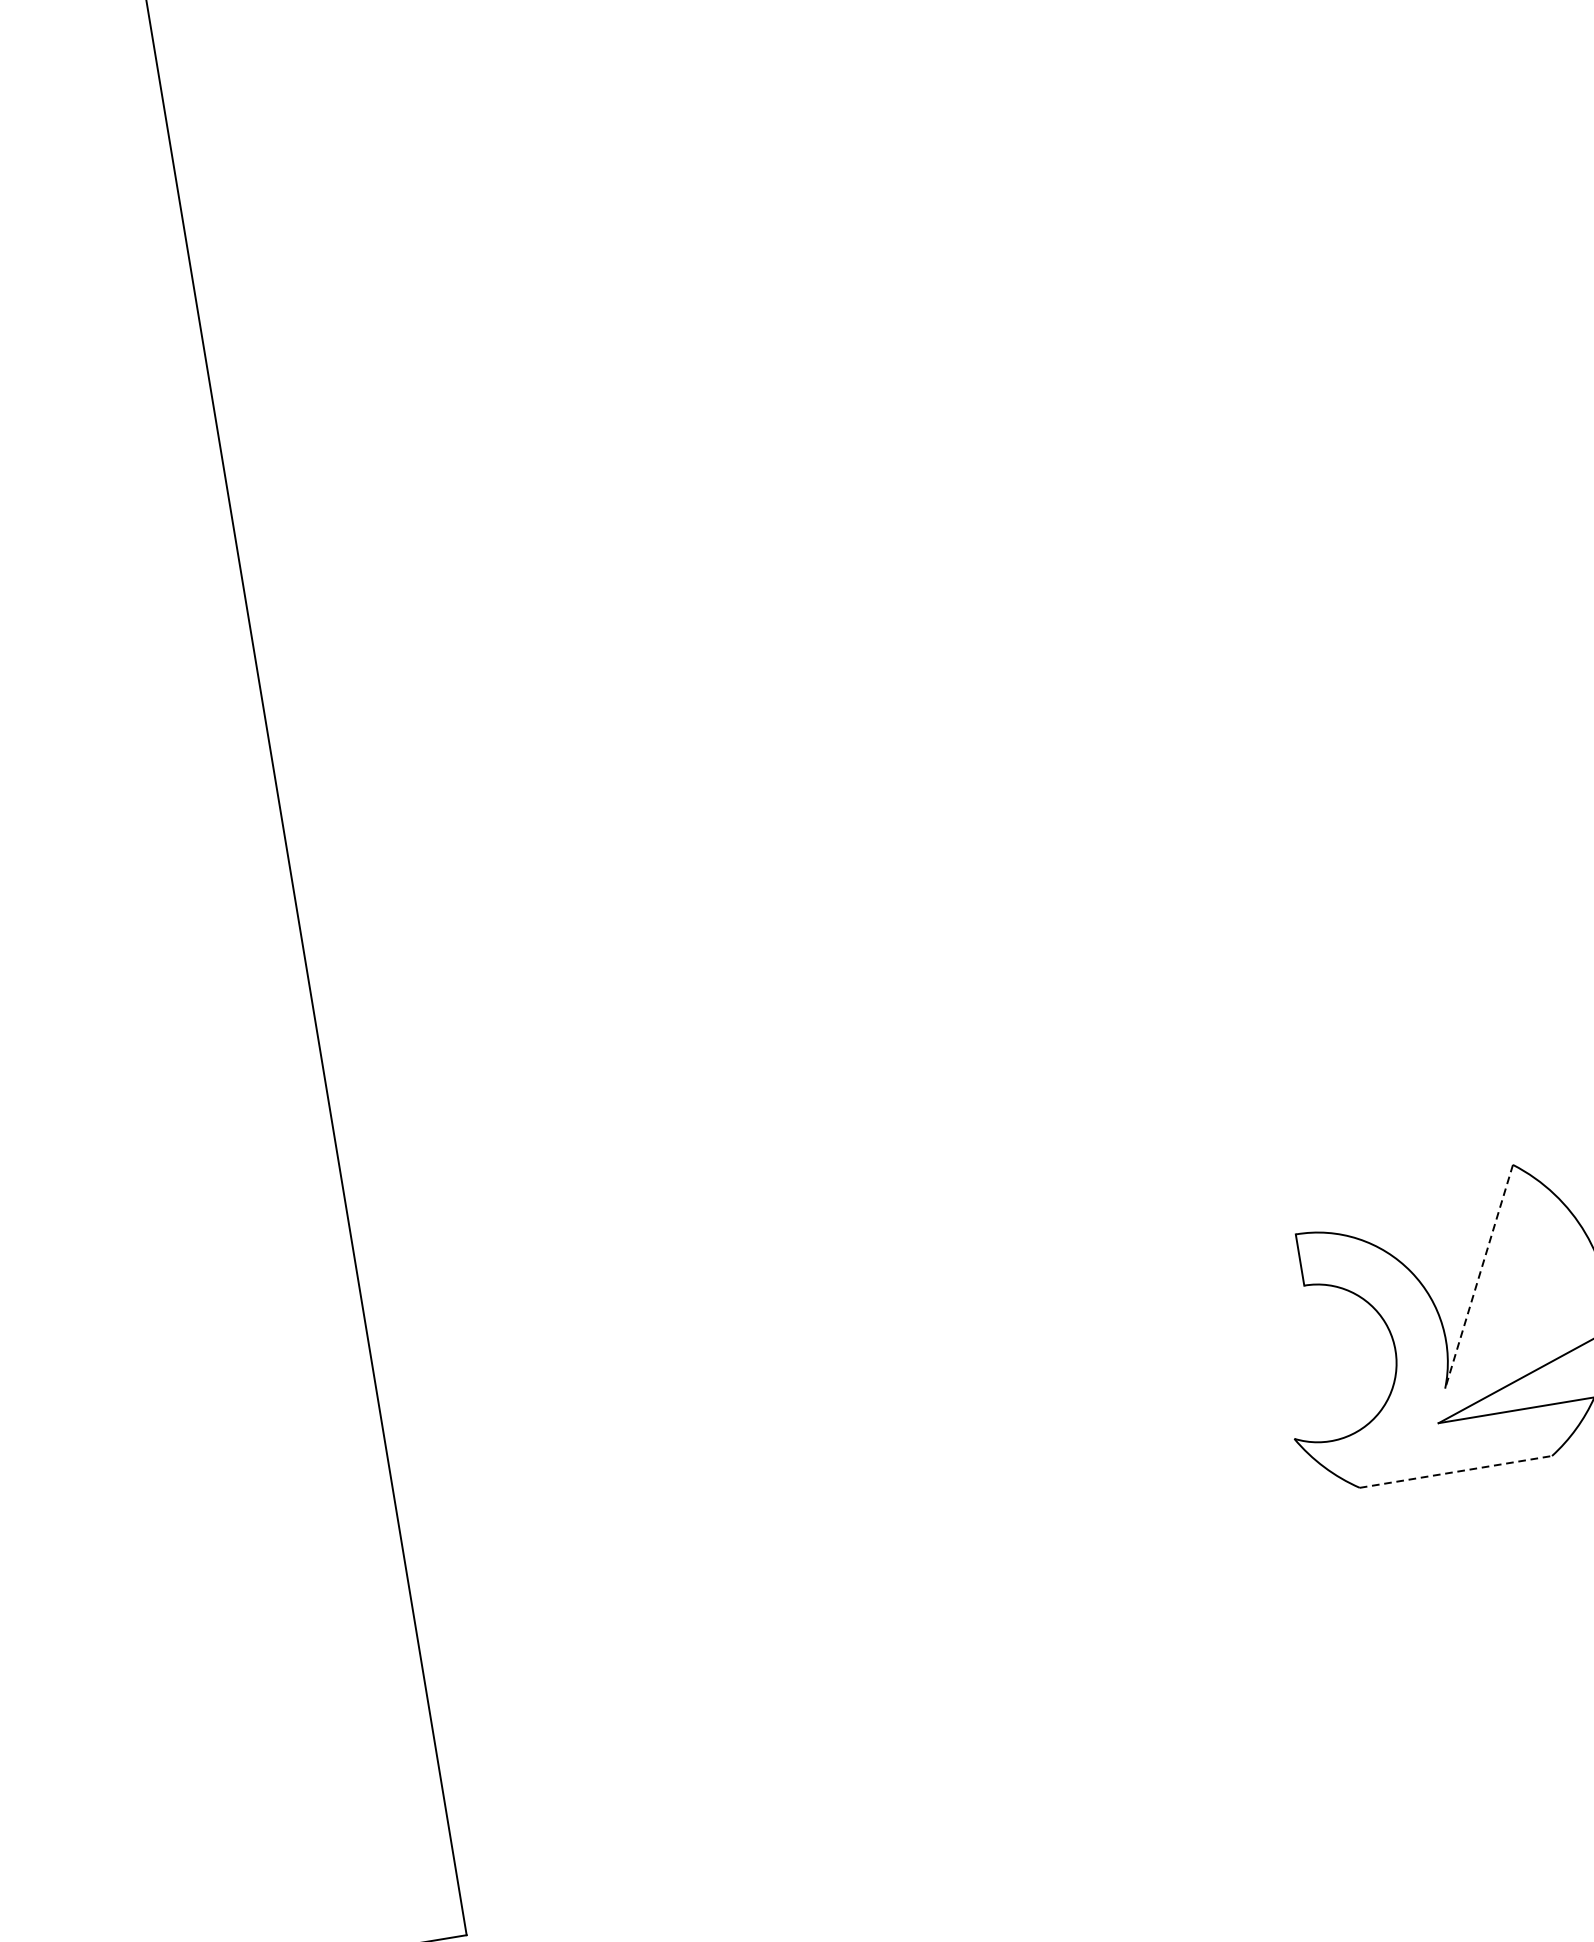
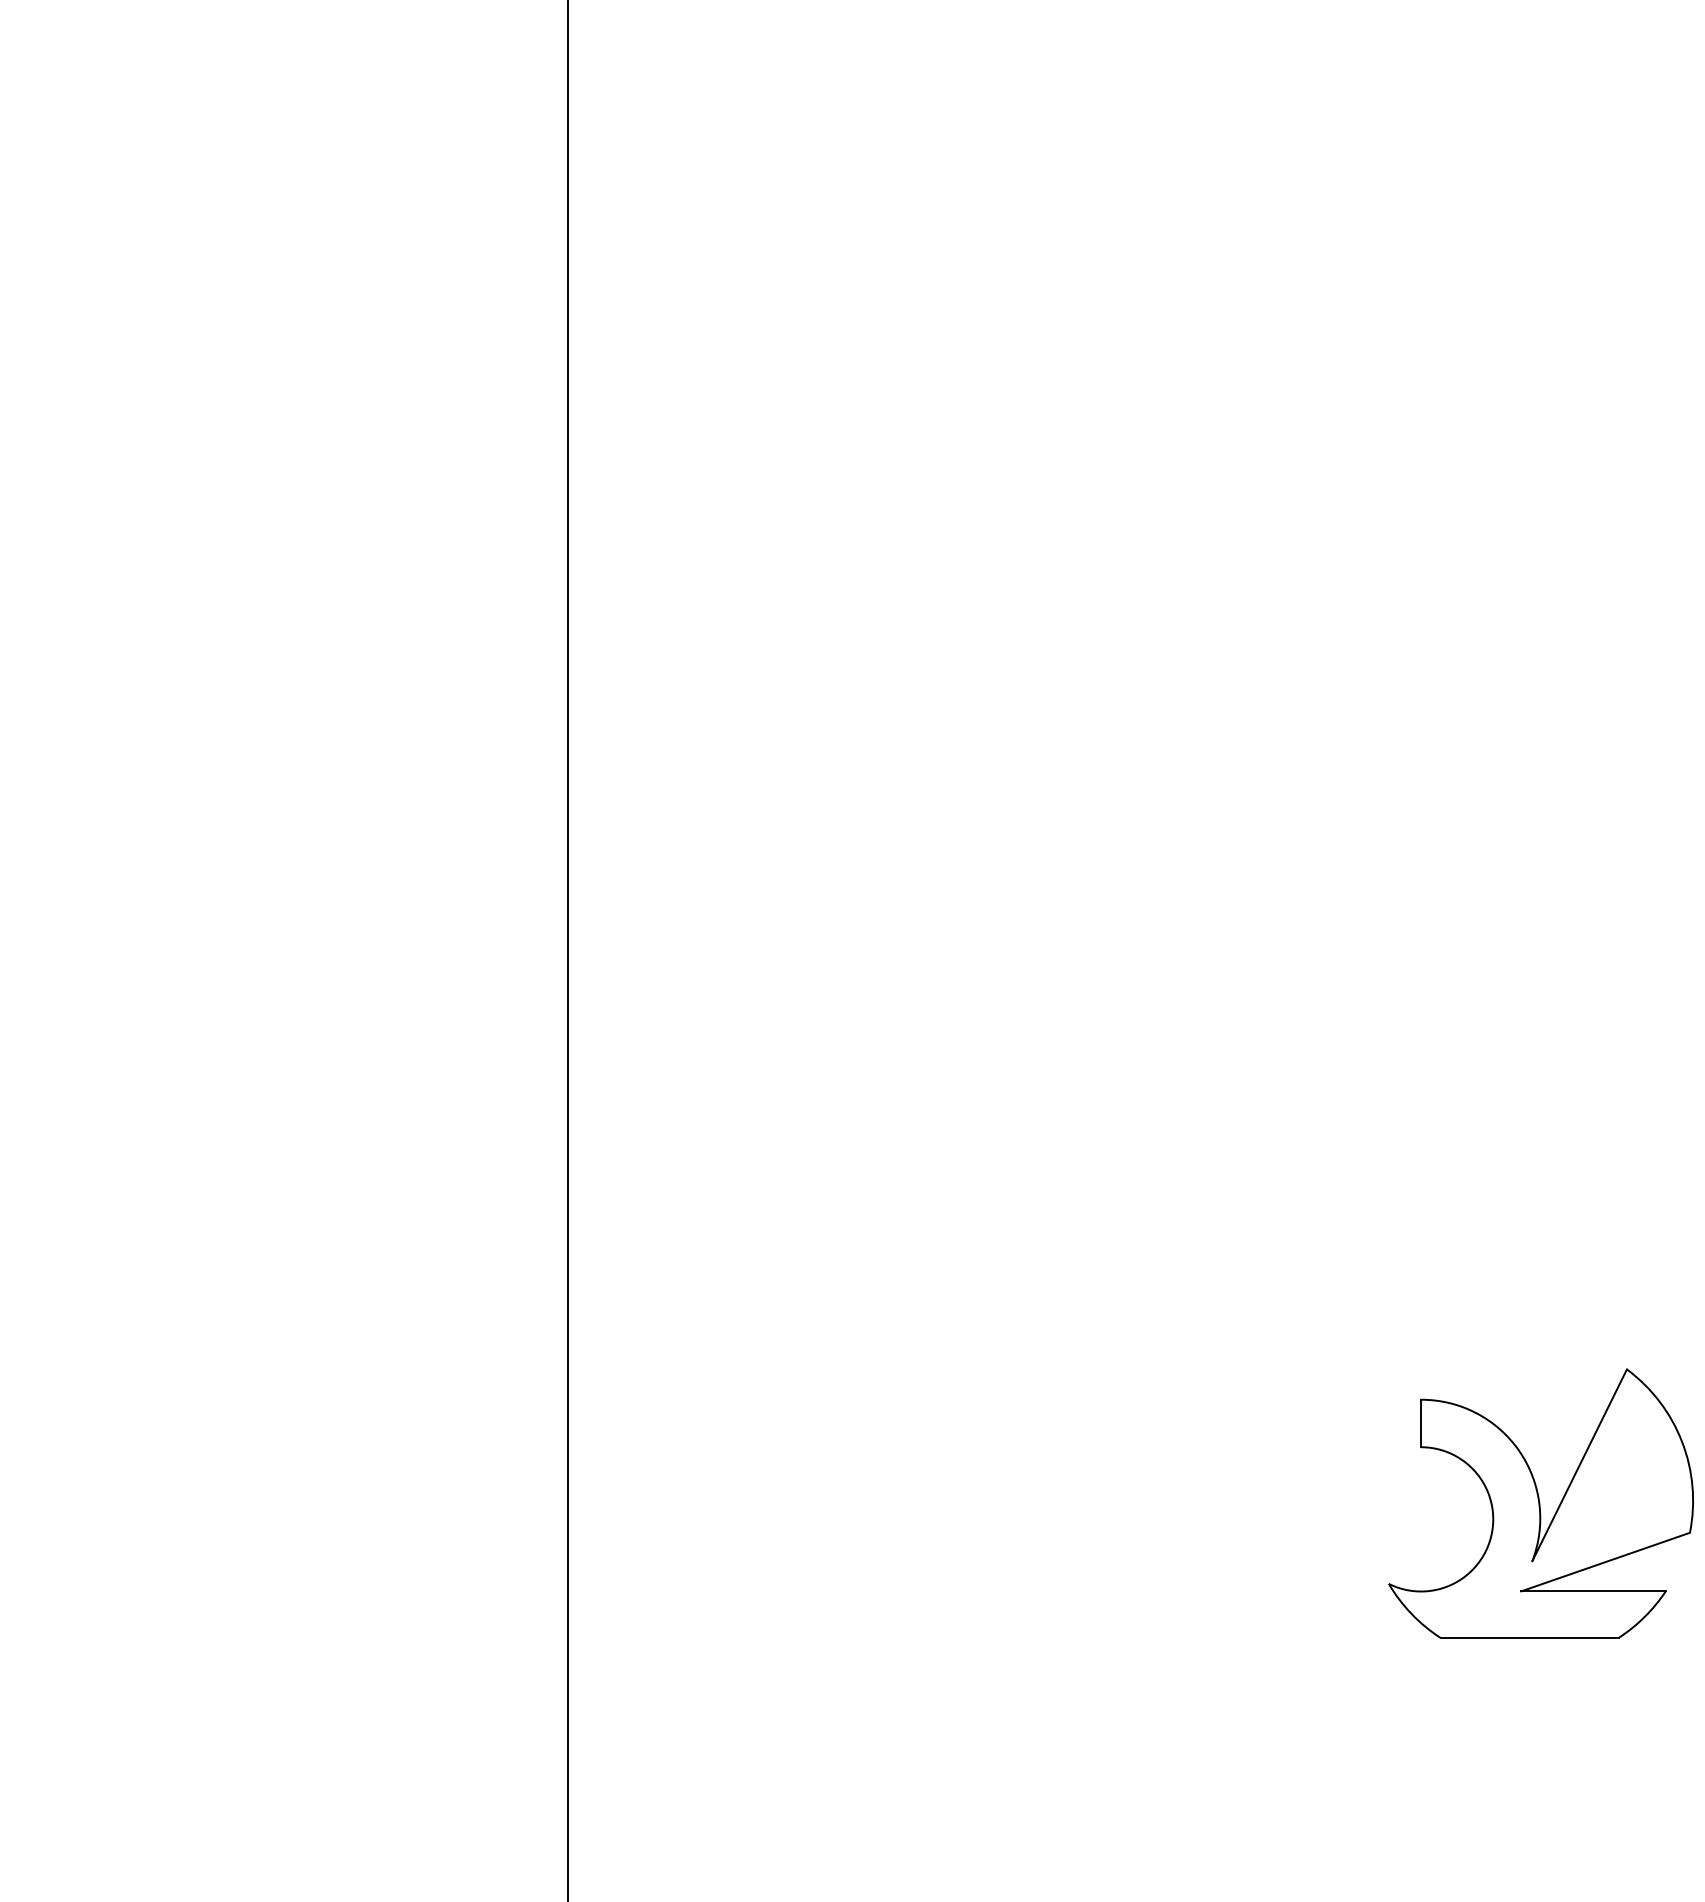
line: (1478, 1277) -> (1579, 1465), dashed -> solid
line: (1456, 1471) -> (1530, 1637), dashed -> solid

